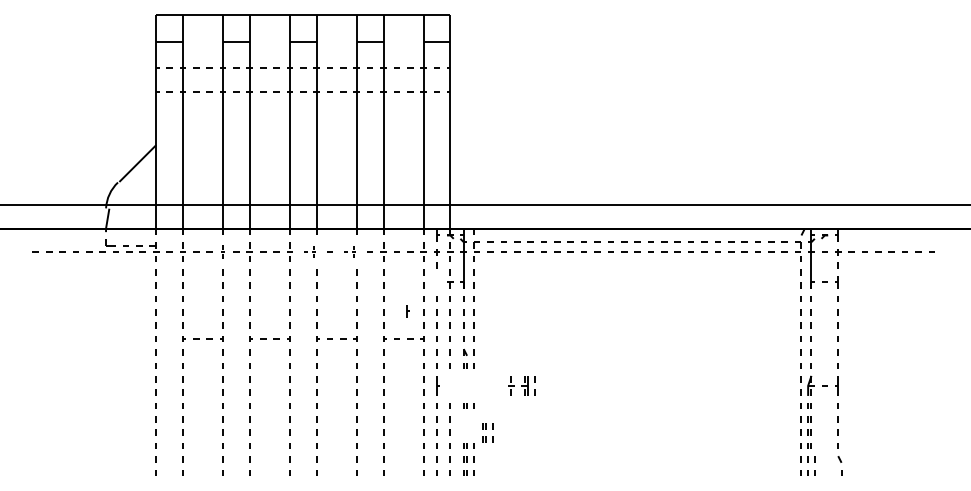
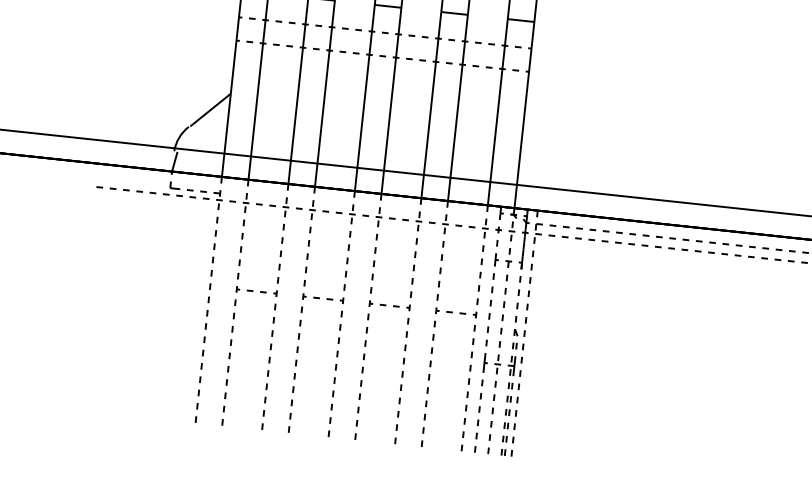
part: (222, 251) -> (285, 206), size x1.43
part: (309, 251) -> (371, 215), size x1.67
part: (349, 251) -> (411, 220), size x1.67
part: (407, 311) -> (495, 260), moved
part: (521, 385) -> (507, 365), moved
part: (487, 432) -> (511, 405), moved

